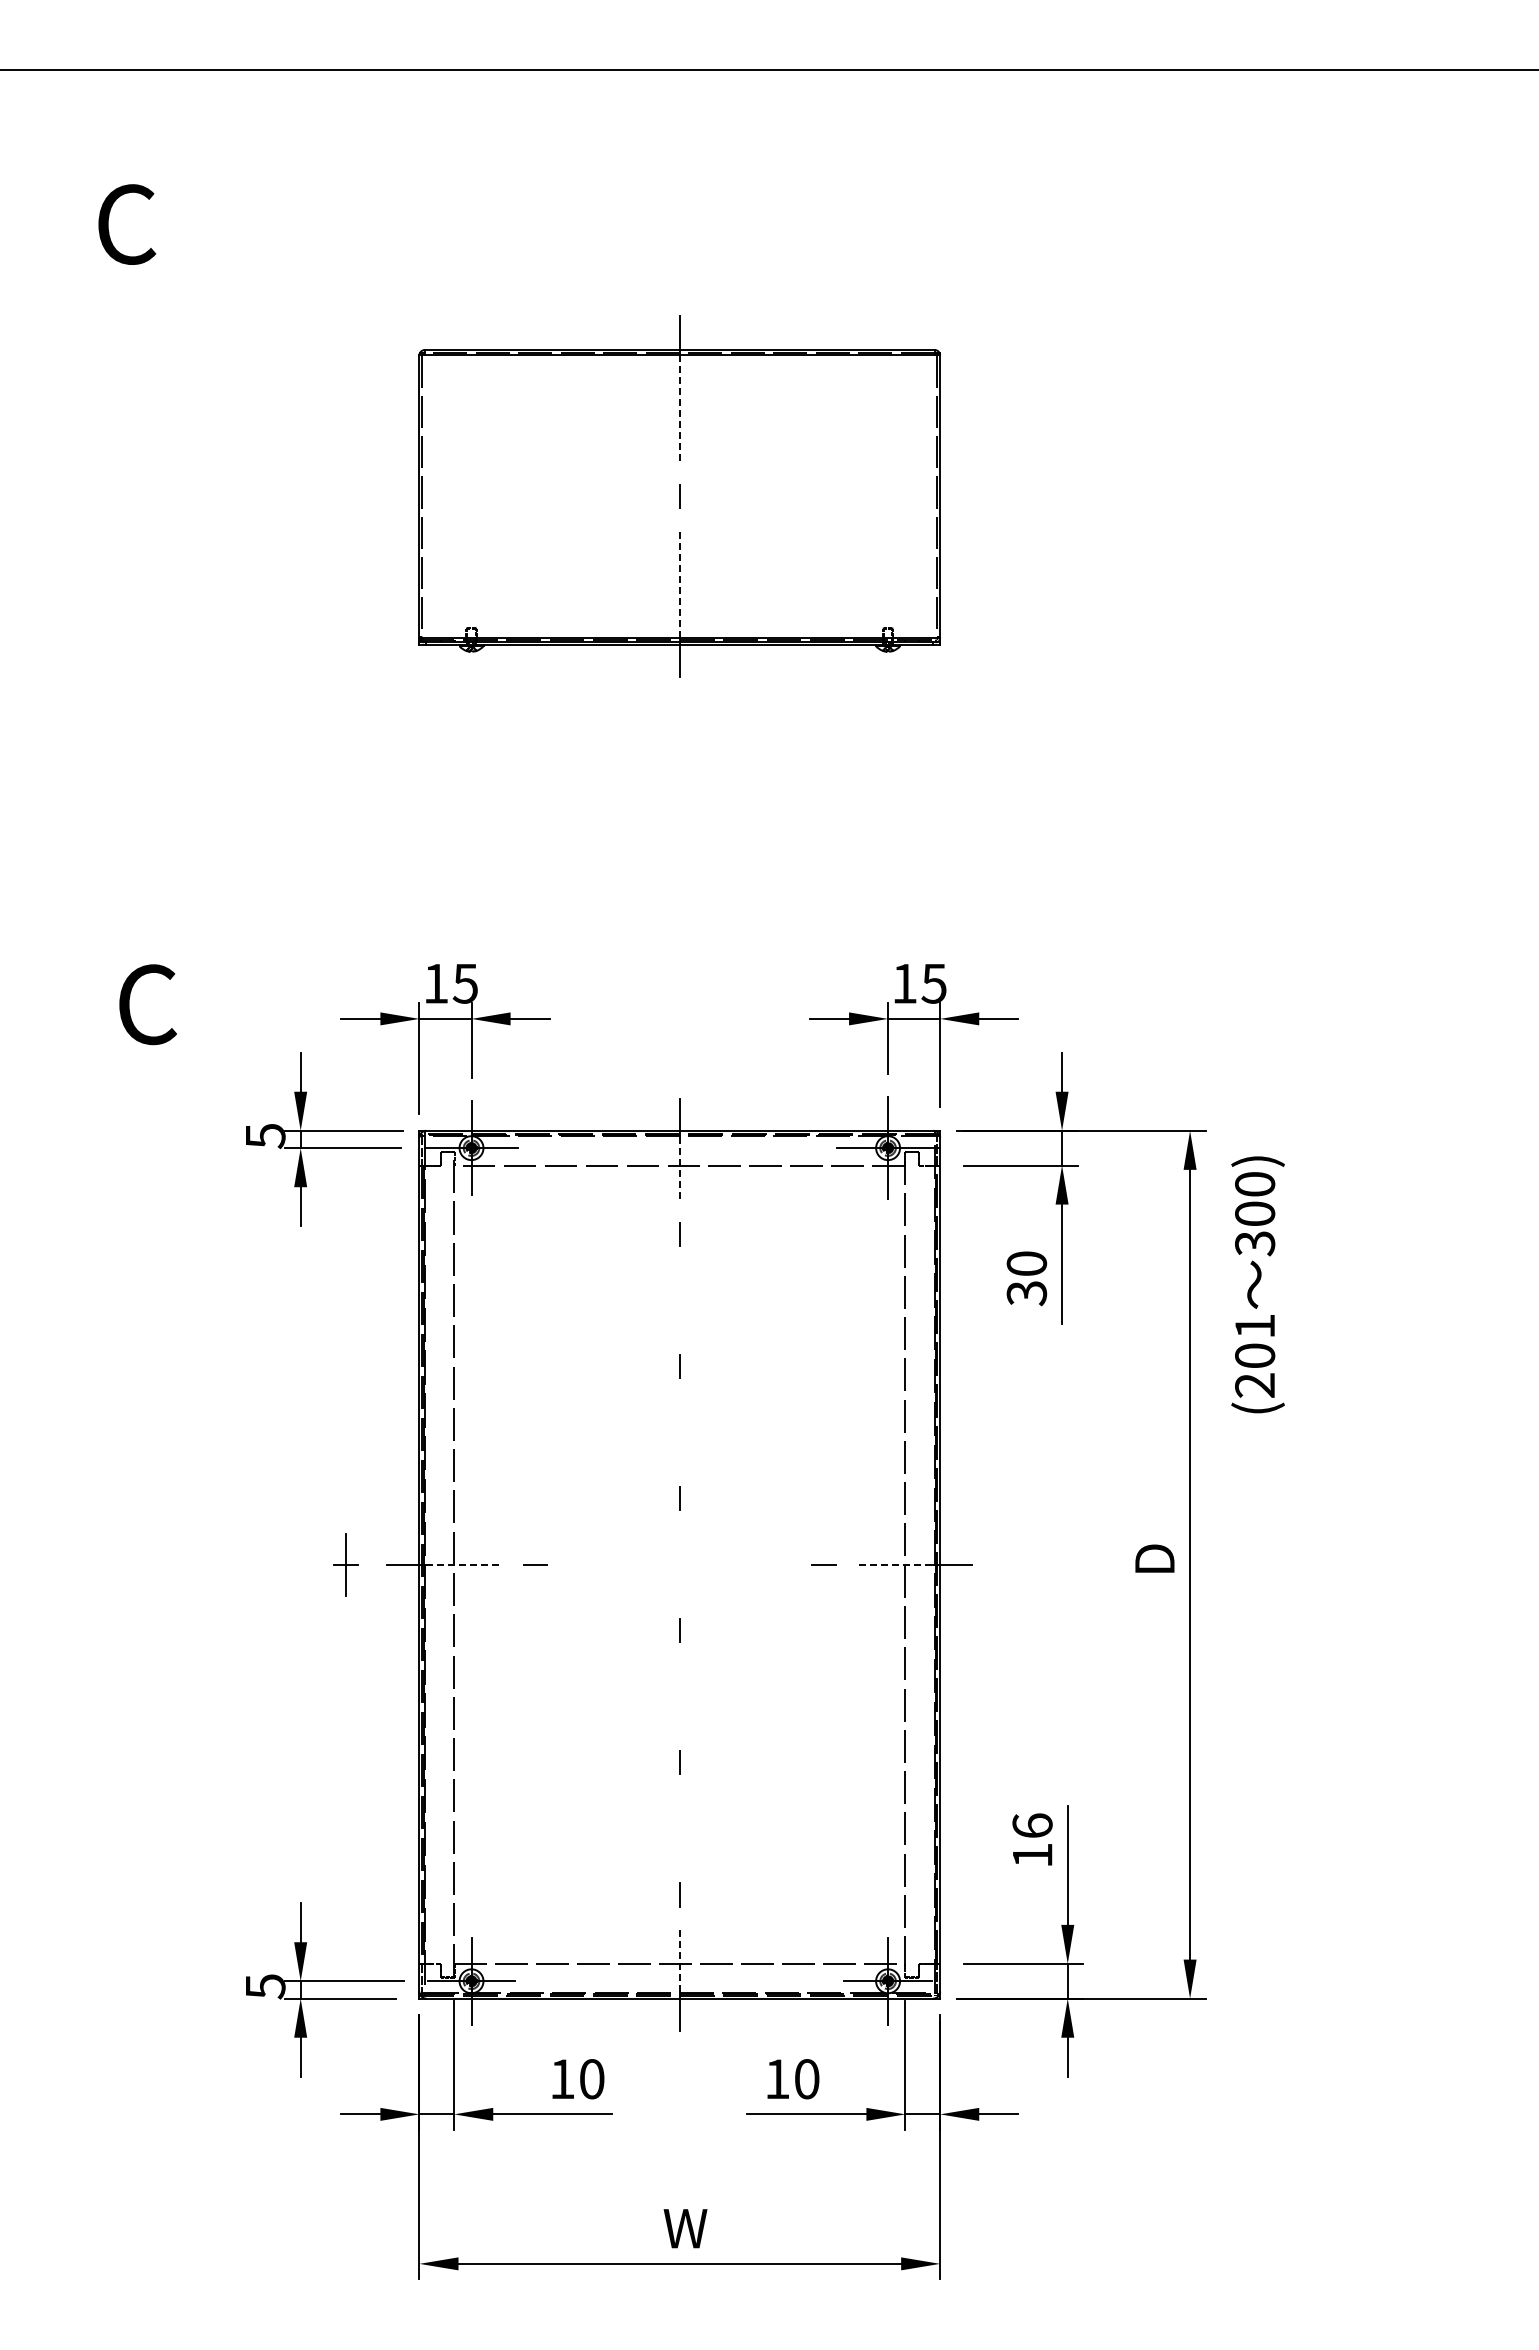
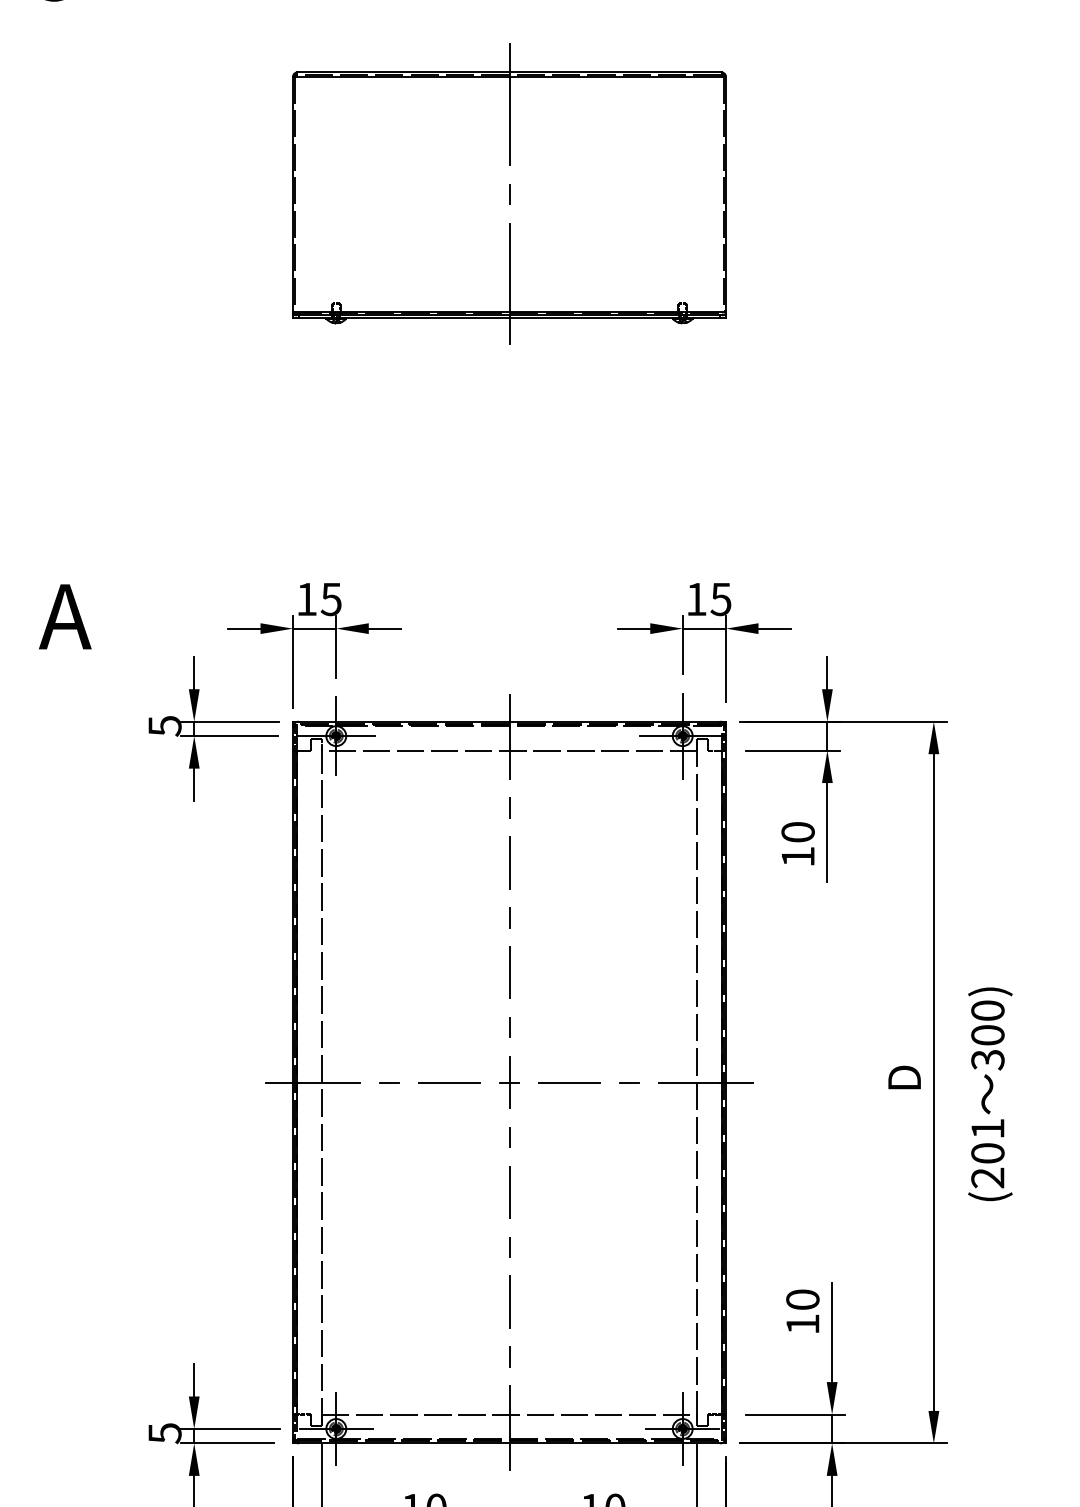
line: (679, 407) -> (509, 120), dashed -> solid
line: (679, 584) -> (509, 267), dashed -> solid
text: (145, 1004) -> (65, 616), C -> A
line: (679, 1168) -> (509, 753), dashed -> solid
text: (1257, 1284) -> (989, 1094), moved
text: (1026, 1293) -> (797, 857), 30 -> 10
line: (679, 1300) -> (509, 862), added
line: (679, 1432) -> (509, 972), added
part: (345, 1564) -> (509, 1082), moved
line: (463, 1564) -> (329, 1082), dashed -> solid
line: (607, 1564) -> (449, 1082), added
line: (751, 1564) -> (569, 1082), added
line: (896, 1564) -> (689, 1082), dashed -> solid
line: (679, 1696) -> (509, 1192), added
text: (1032, 1825) -> (802, 1299), 16 -> 10
line: (679, 1828) -> (509, 1301), added
line: (679, 1960) -> (509, 1411), dashed -> solid

